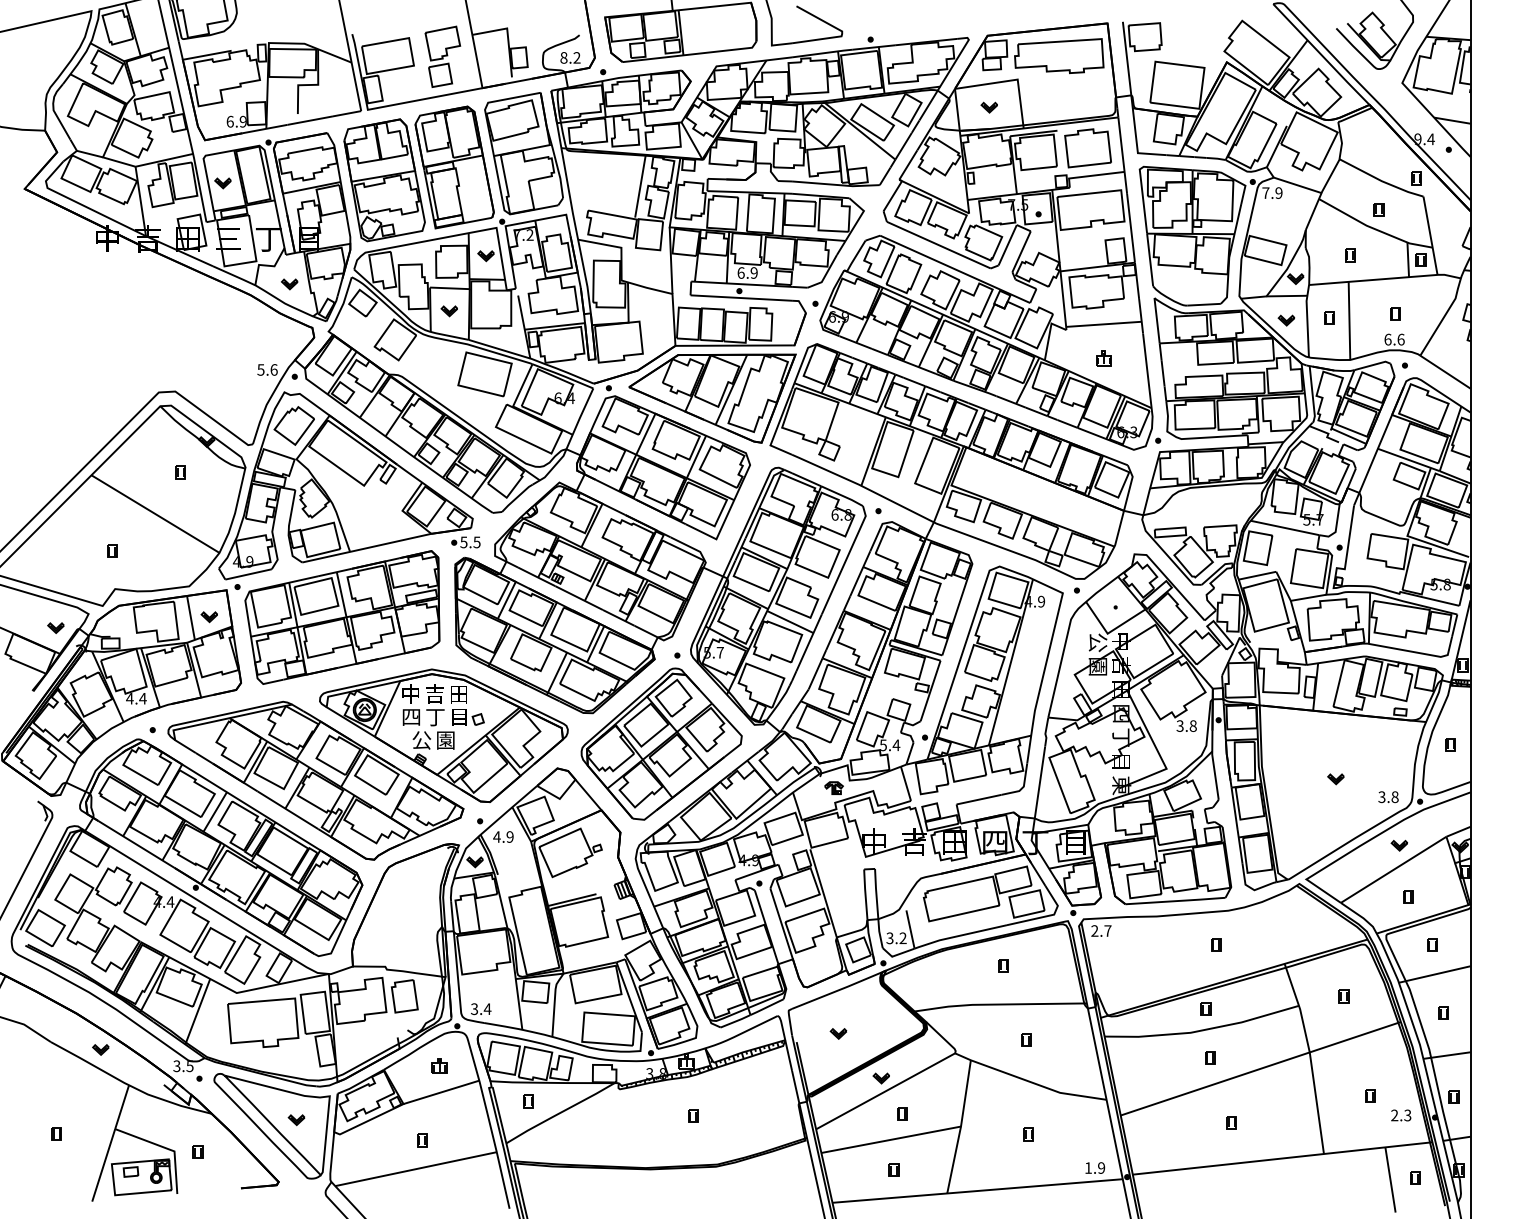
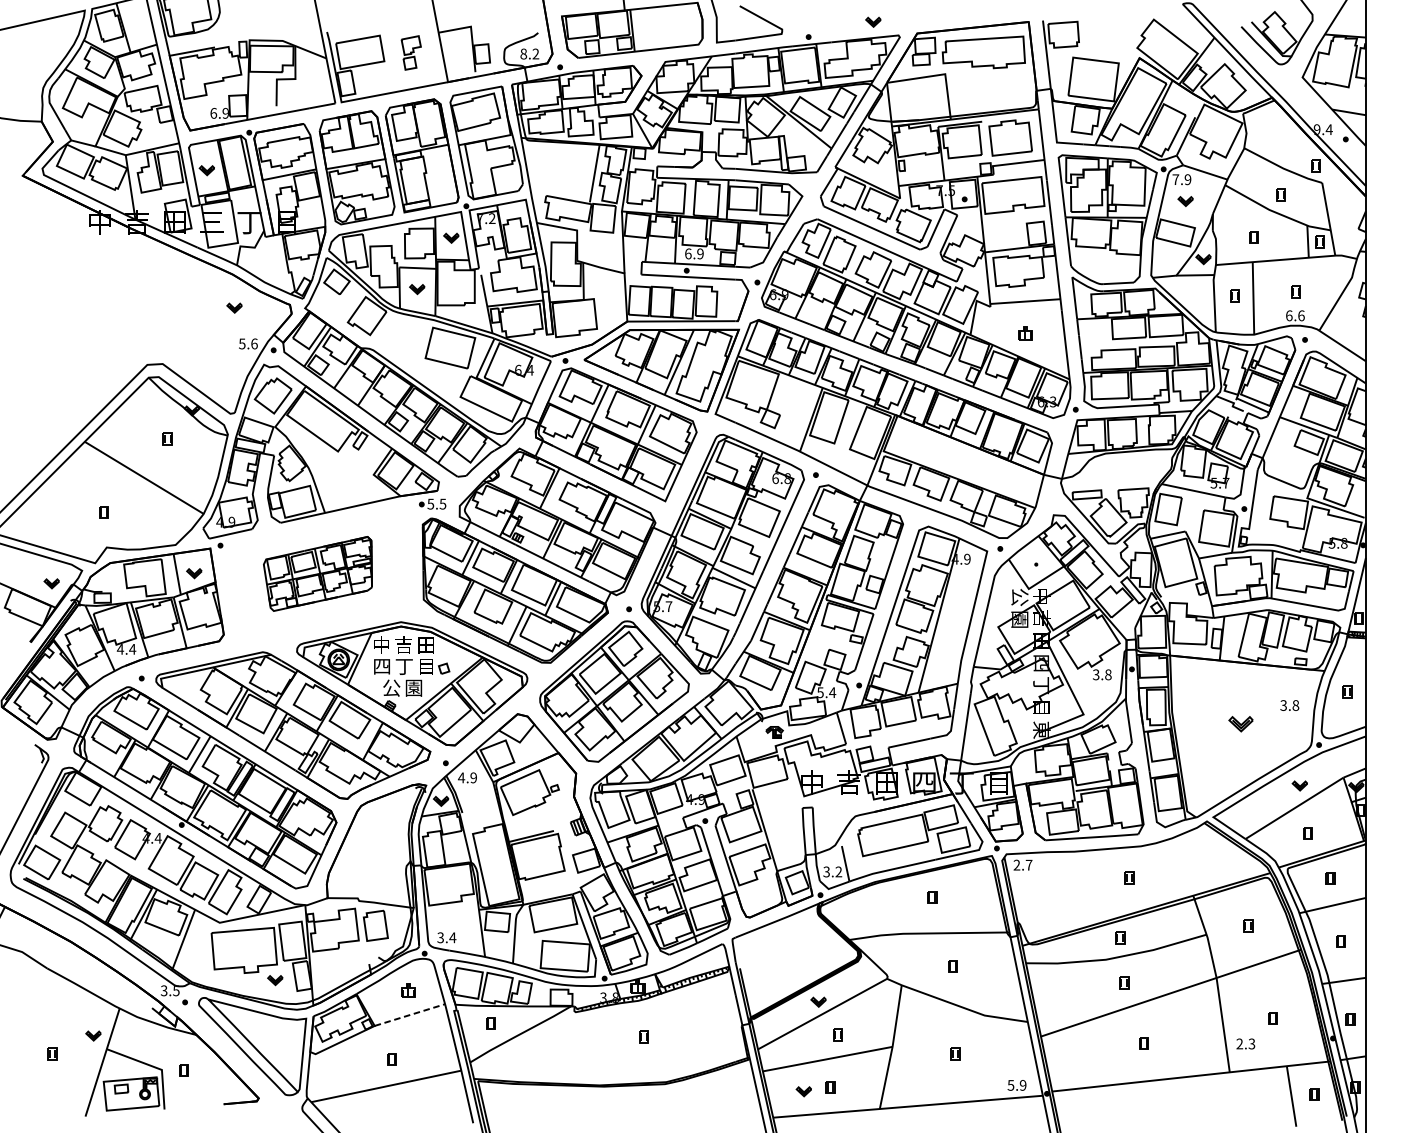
part: (442, 56) -> (410, 52), size x0.6
part: (988, 107) -> (872, 22), moved
part: (289, 284) -> (234, 308), moved
part: (1286, 320) -> (1185, 201), moved
part: (342, 617) -> (318, 573), size x0.6
part: (1335, 779) -> (1240, 724), size x1.6
text: (1388, 797) -> (1289, 705), moved
part: (838, 1033) -> (803, 1091), moved
part: (100, 1049) -> (93, 1035), moved
line: (441, 1092) -> (409, 1015), solid -> dashed
text: (1401, 1115) -> (1246, 1044), moved
part: (296, 1120) -> (275, 980), moved
text: (1087, 1167) -> (1010, 1084), 1.9 -> 5.9

